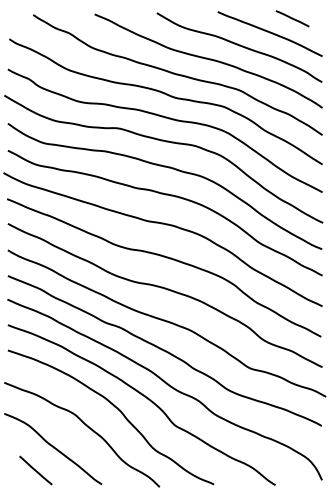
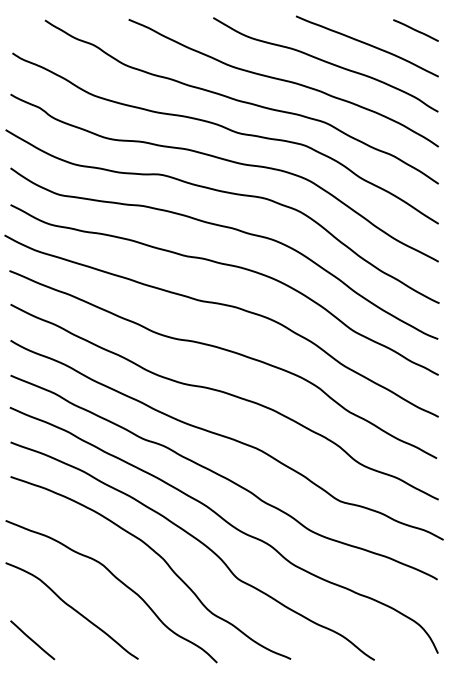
line: (292, 18) -> (415, 30), moved
line: (35, 470) -> (32, 640), moved

